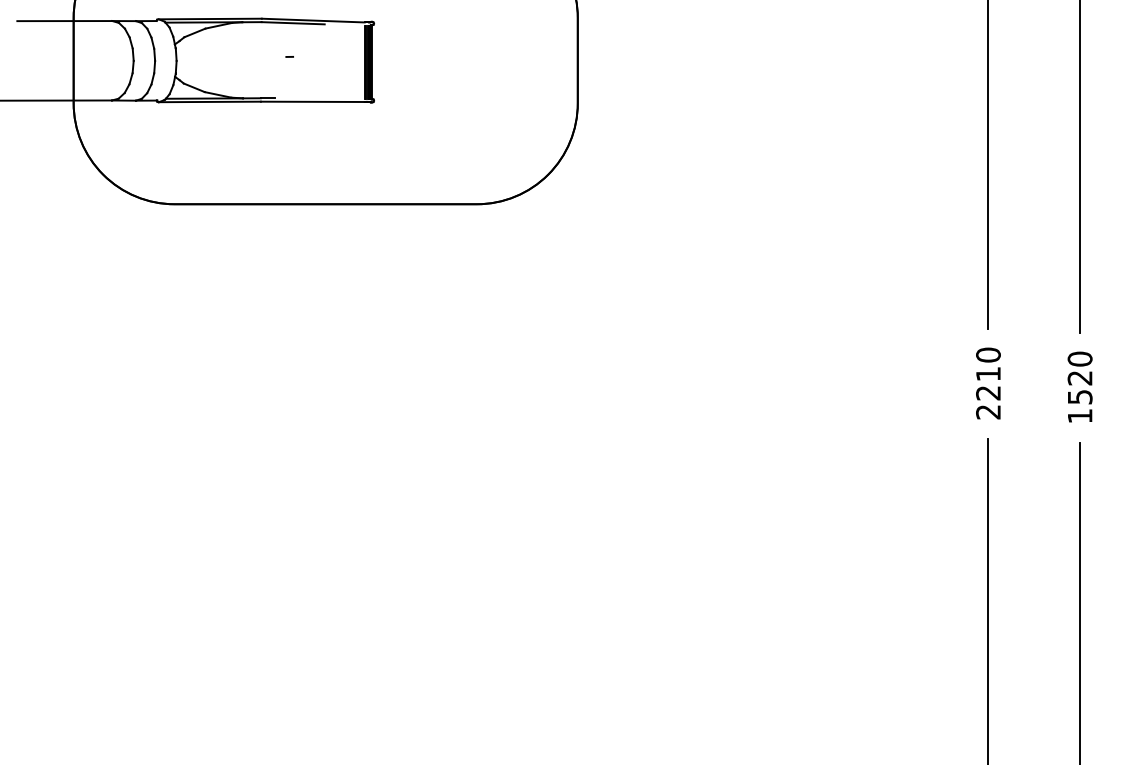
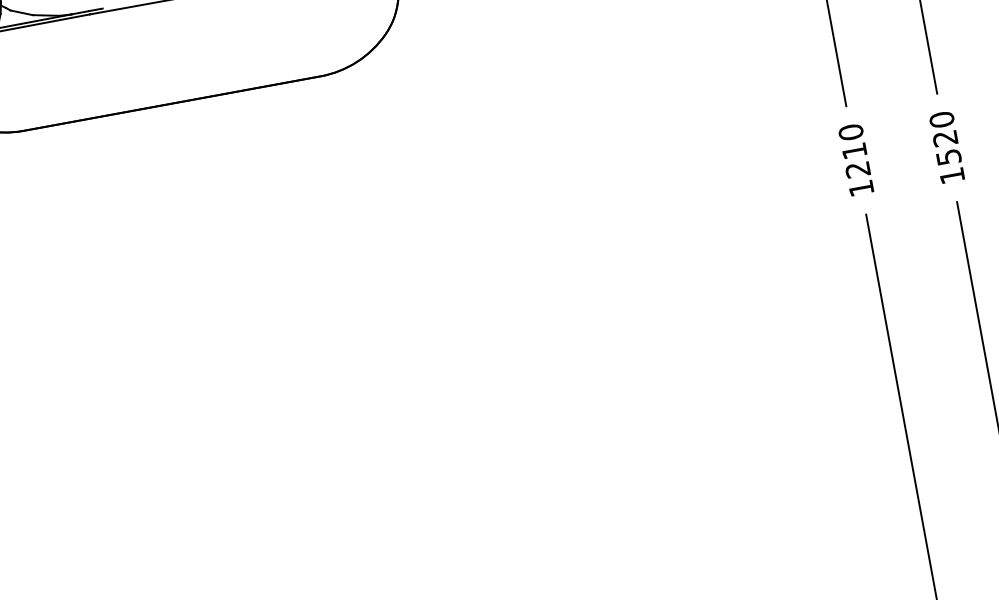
text: (988, 412) -> (861, 188), 2210 -> 1210

